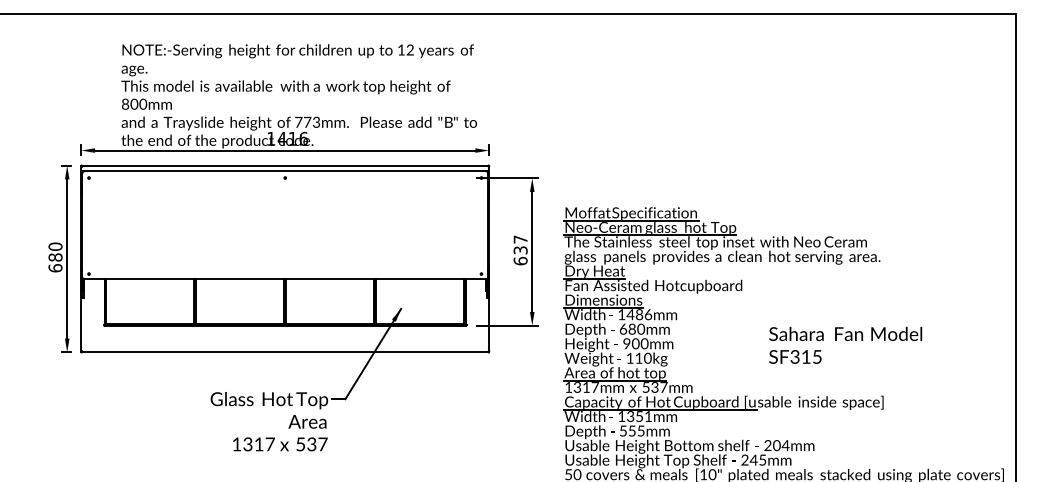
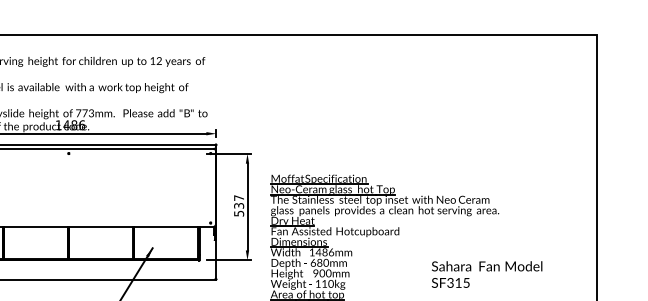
text: (292, 138) -> (74, 125), 1416 -> 1486
text: (520, 260) -> (238, 213), 637 -> 537
text: (845, 344) -> (486, 273), moved

